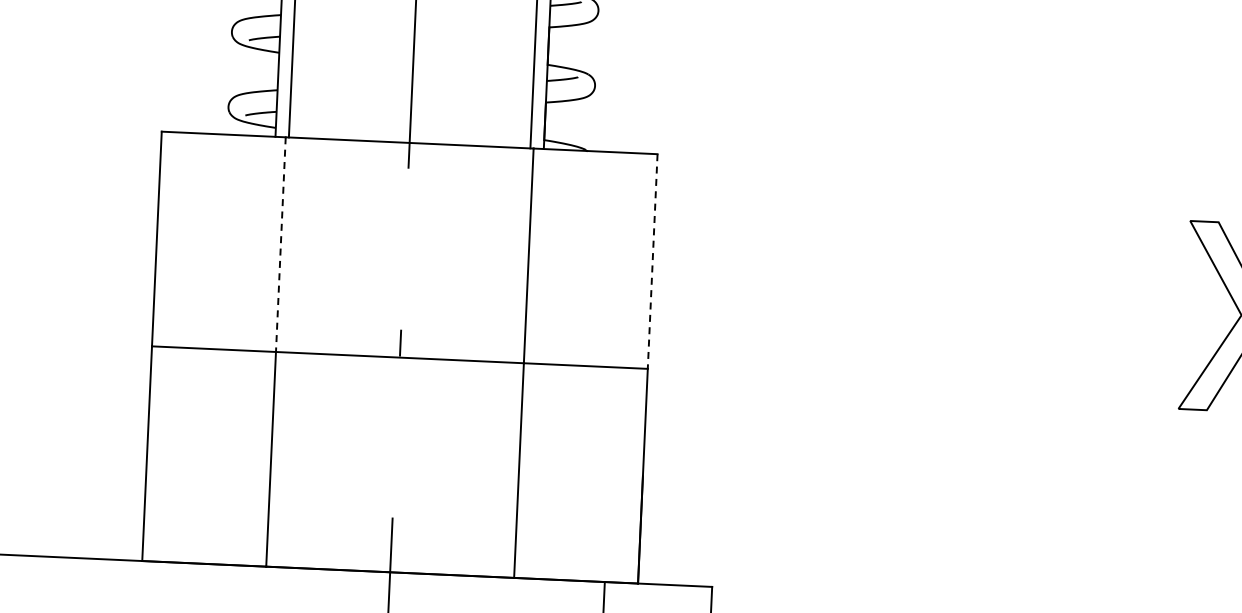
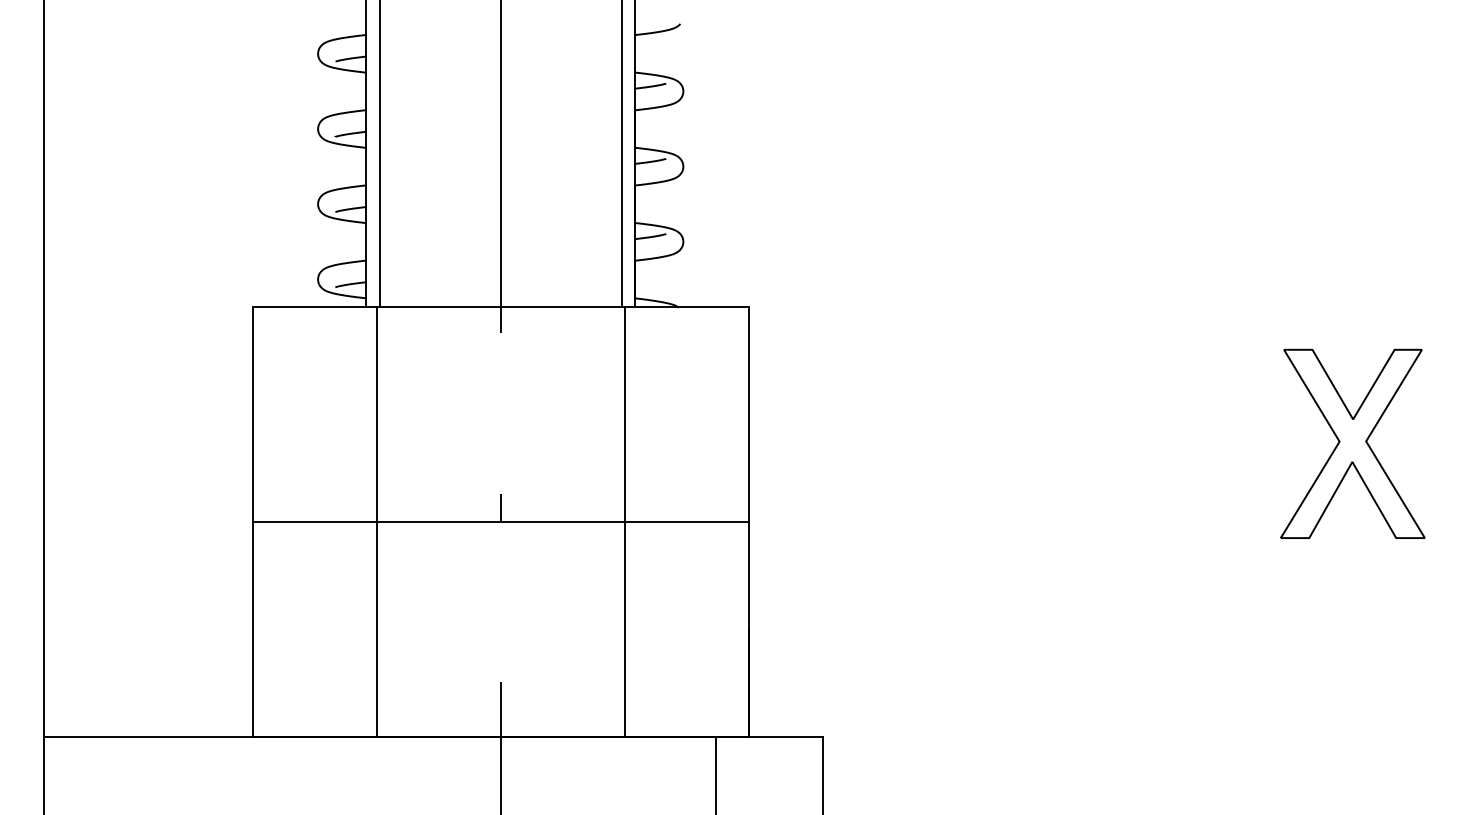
line: (280, 245) -> (376, 415), dashed -> solid
line: (652, 262) -> (748, 415), dashed -> solid

